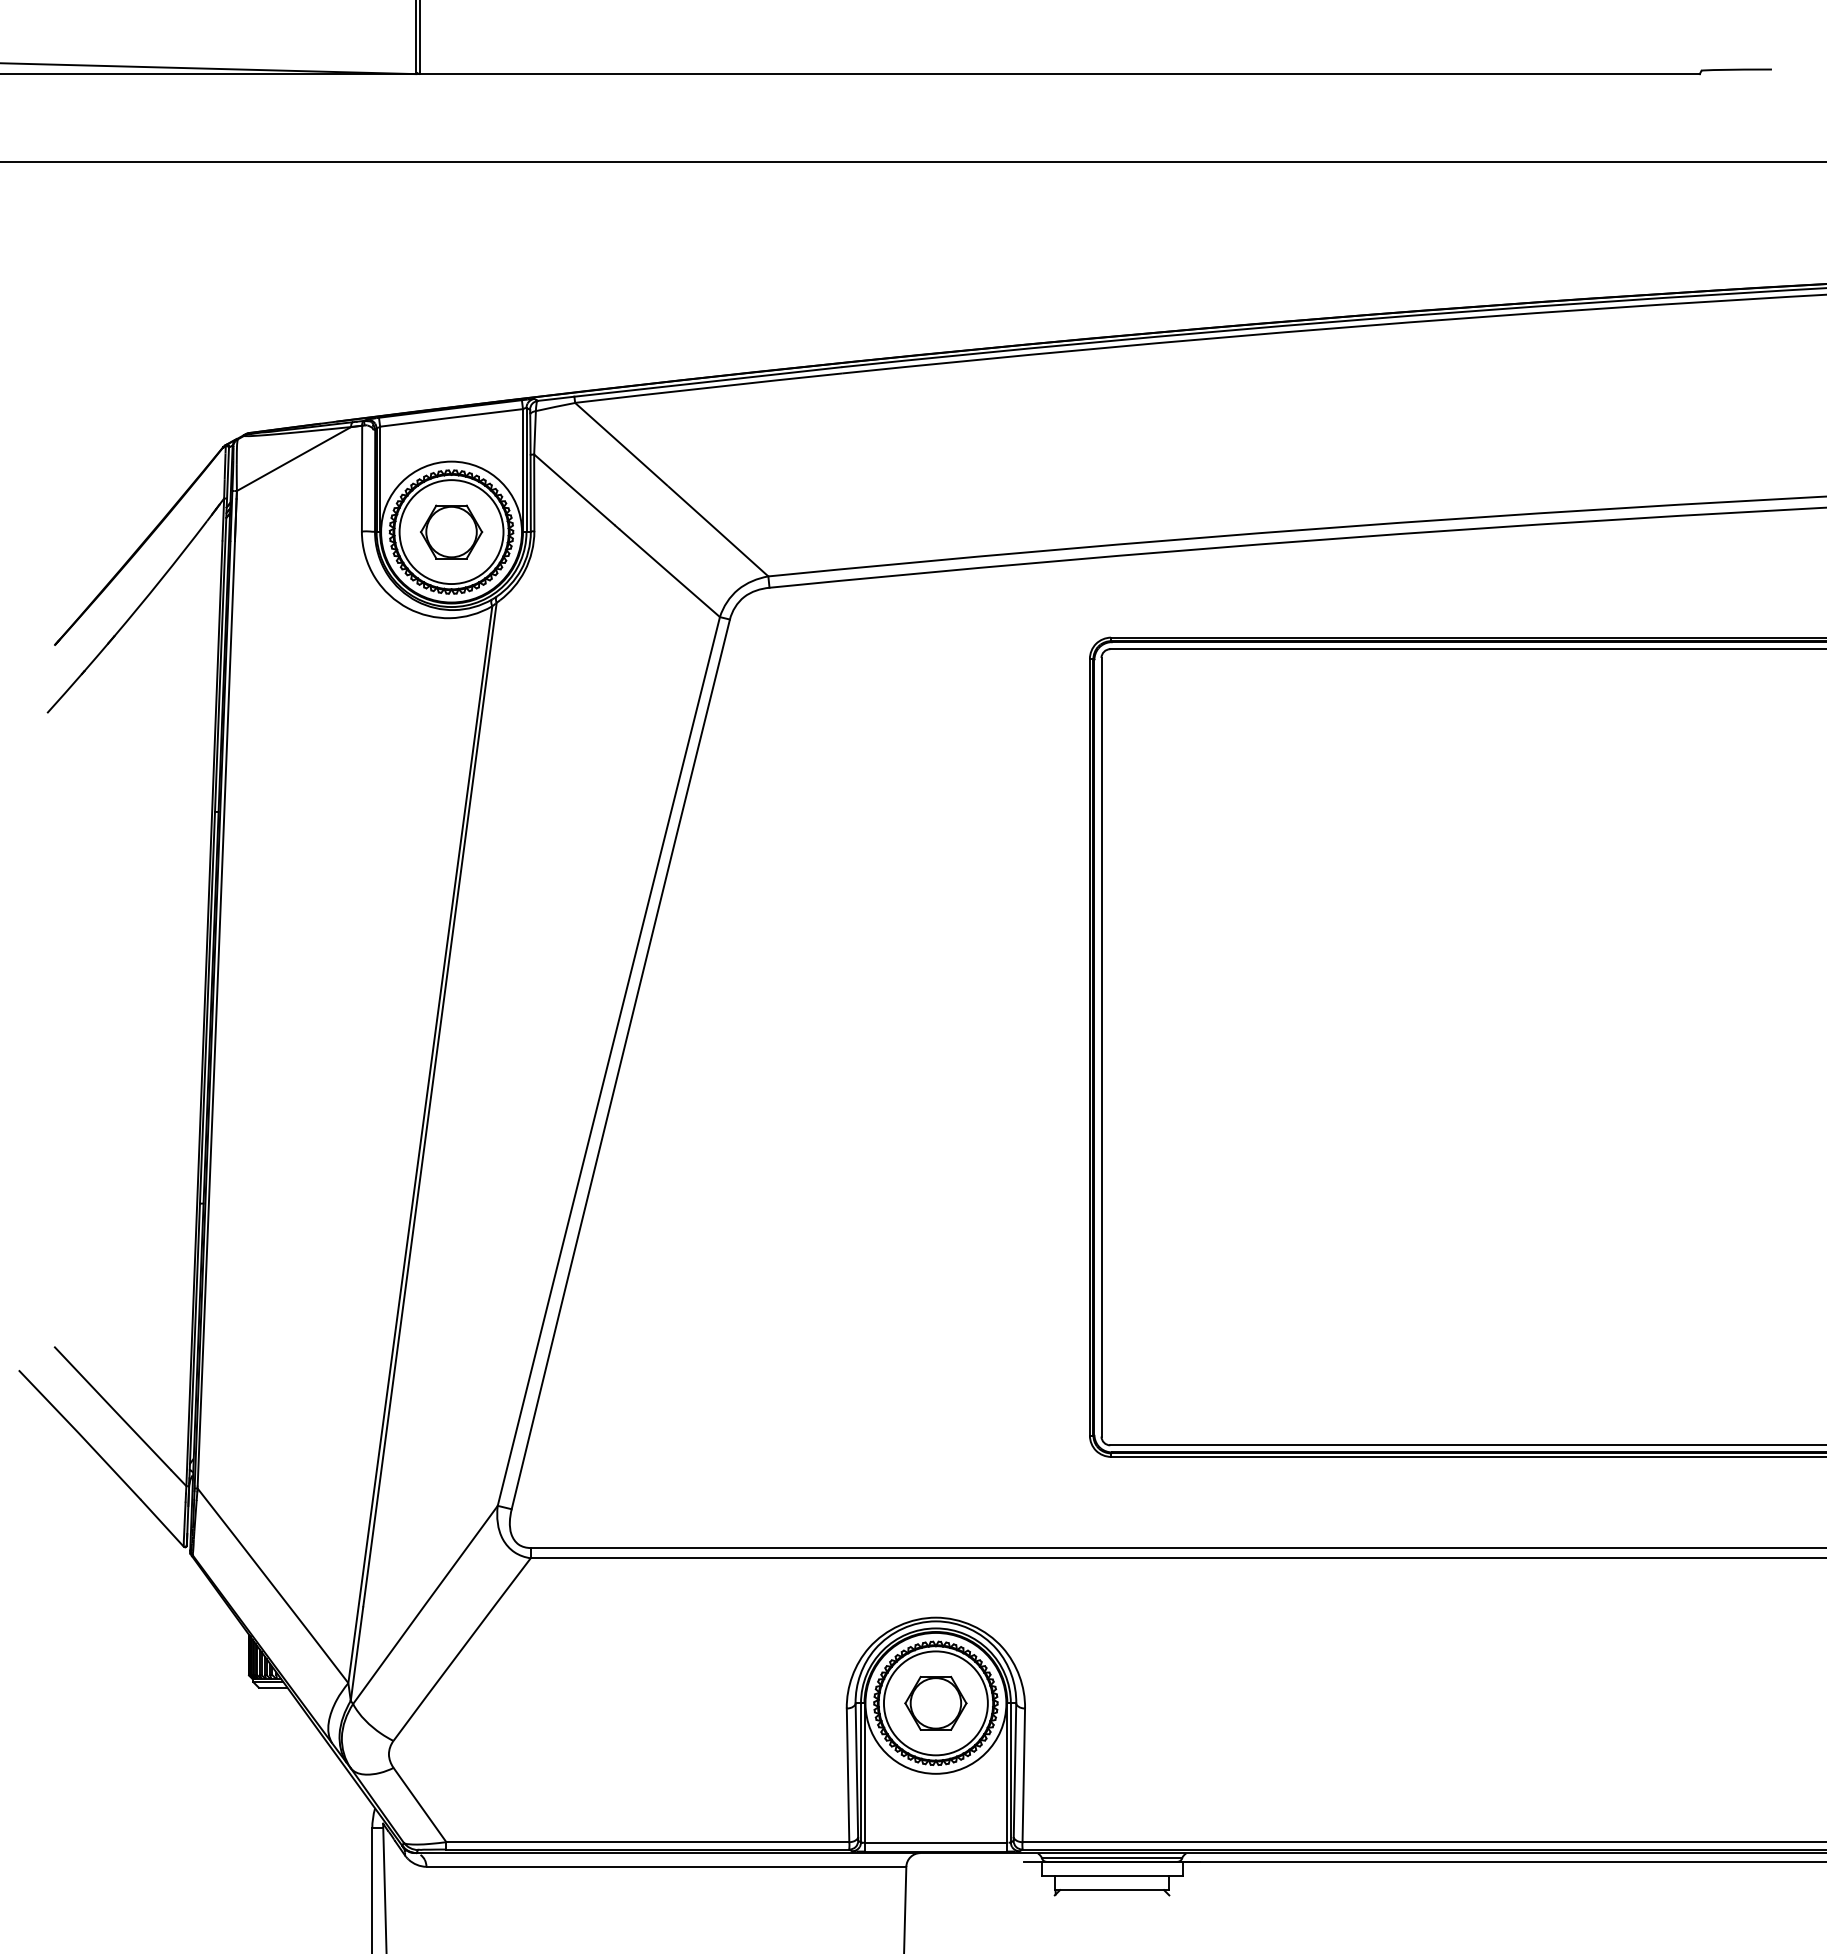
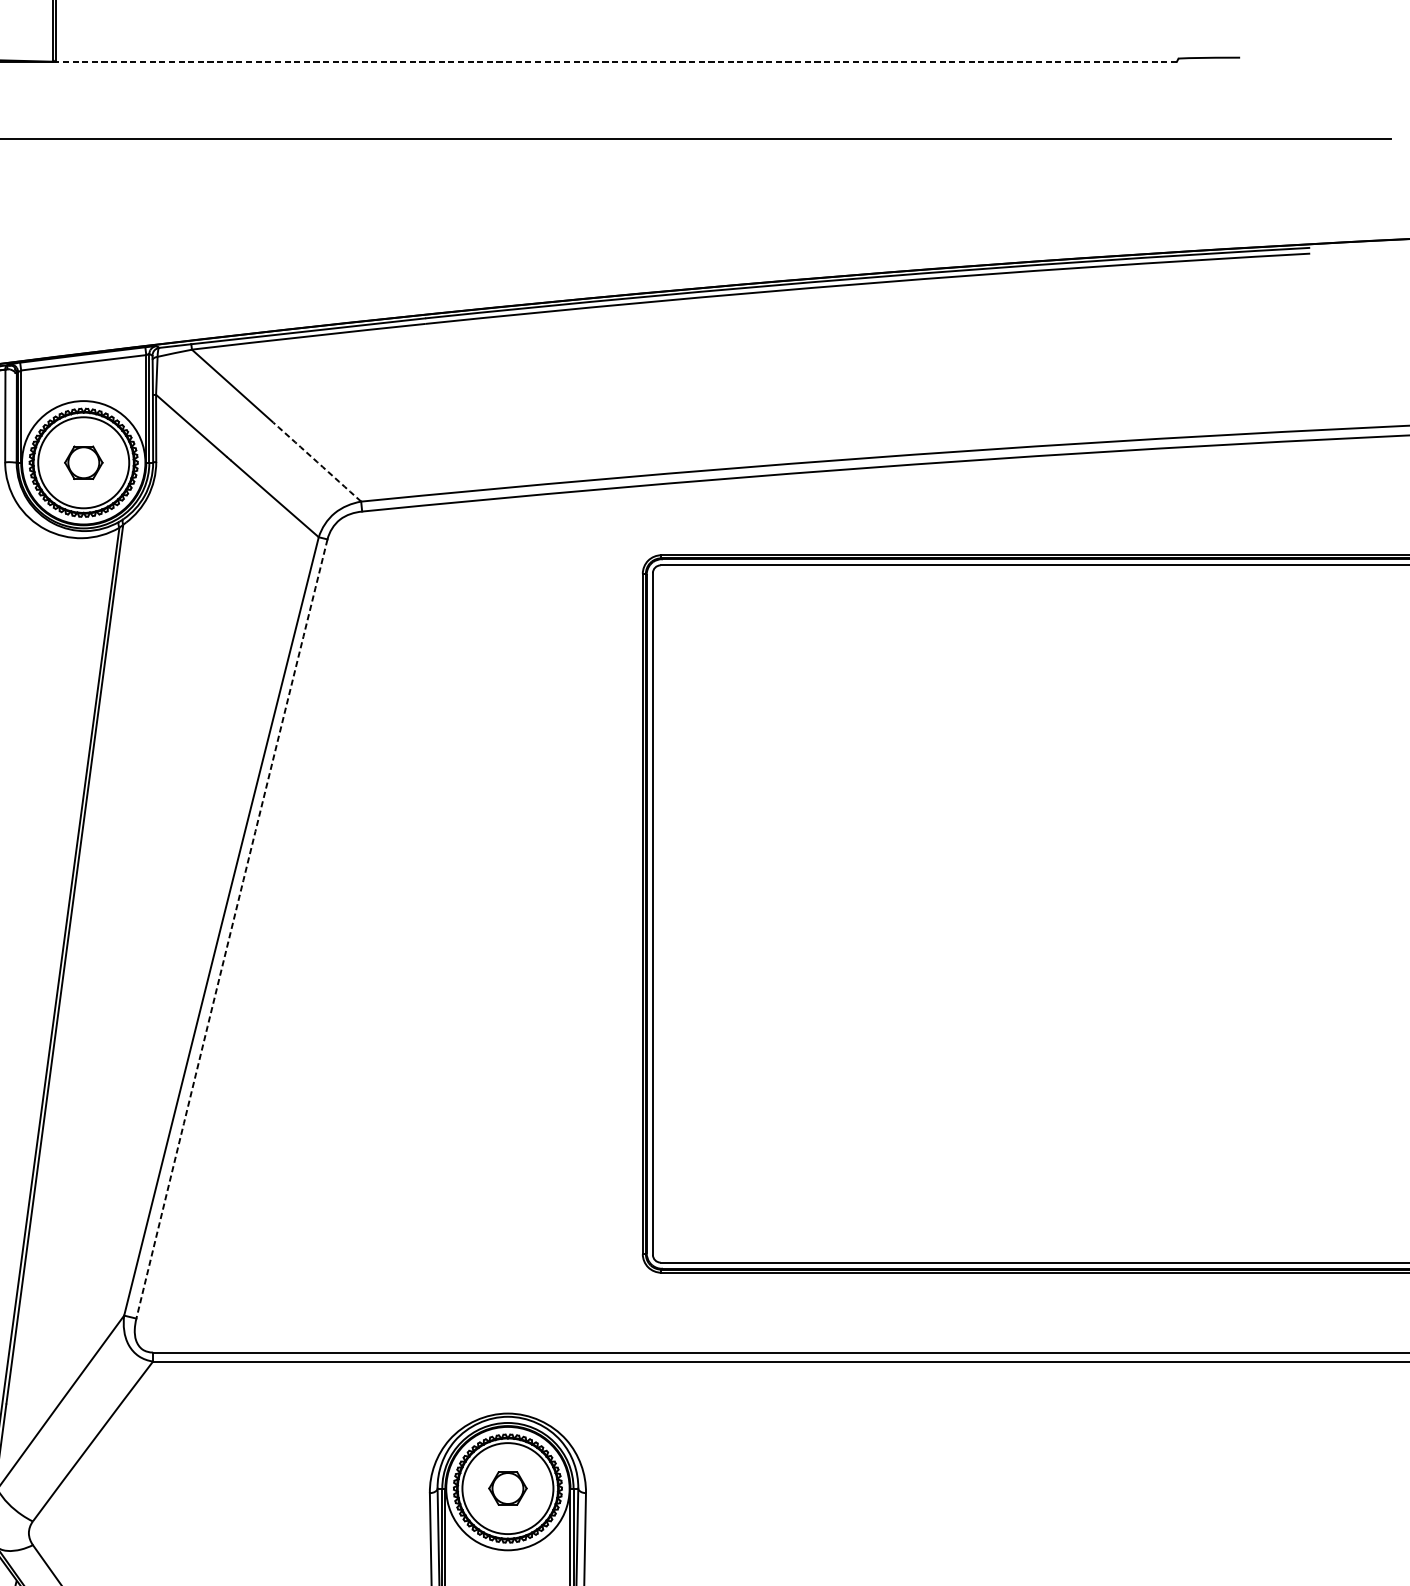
line: (1059, 74) -> (616, 62), solid -> dashed
part: (451, 531) -> (83, 462), size x0.7
arc: (718, 531) -> (317, 462), solid -> dashed
arc: (620, 1064) -> (231, 929), solid -> dashed
part: (935, 1702) -> (507, 1487), size x0.7

